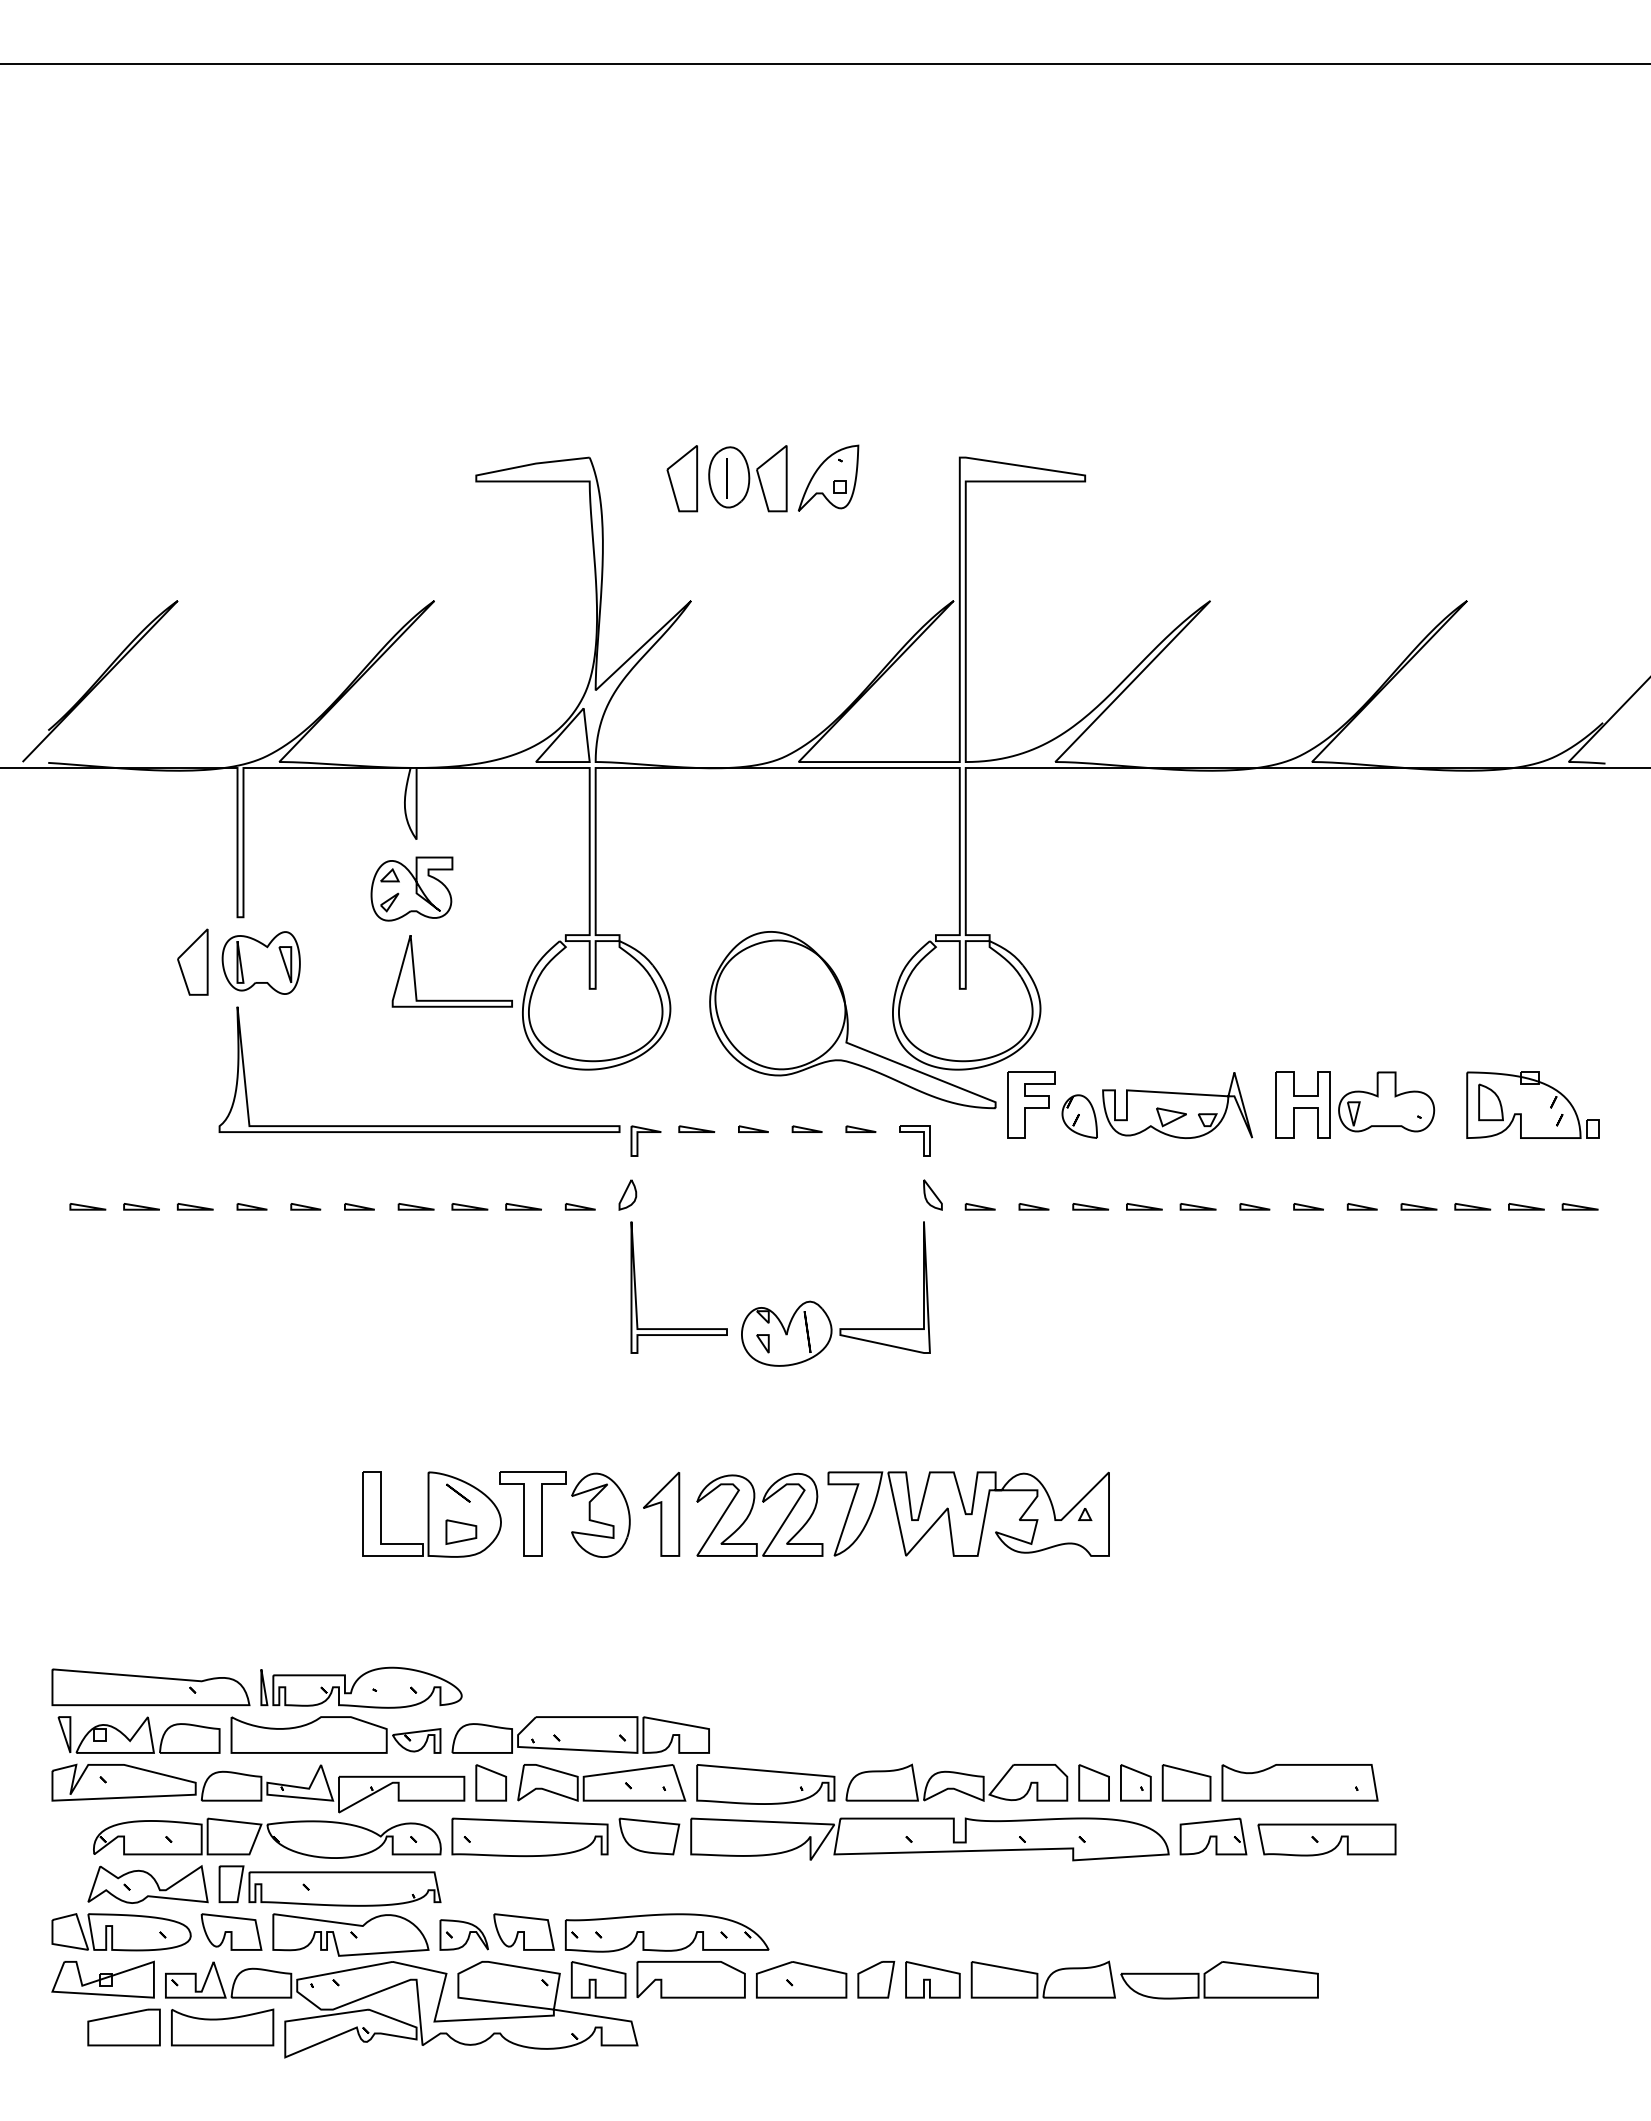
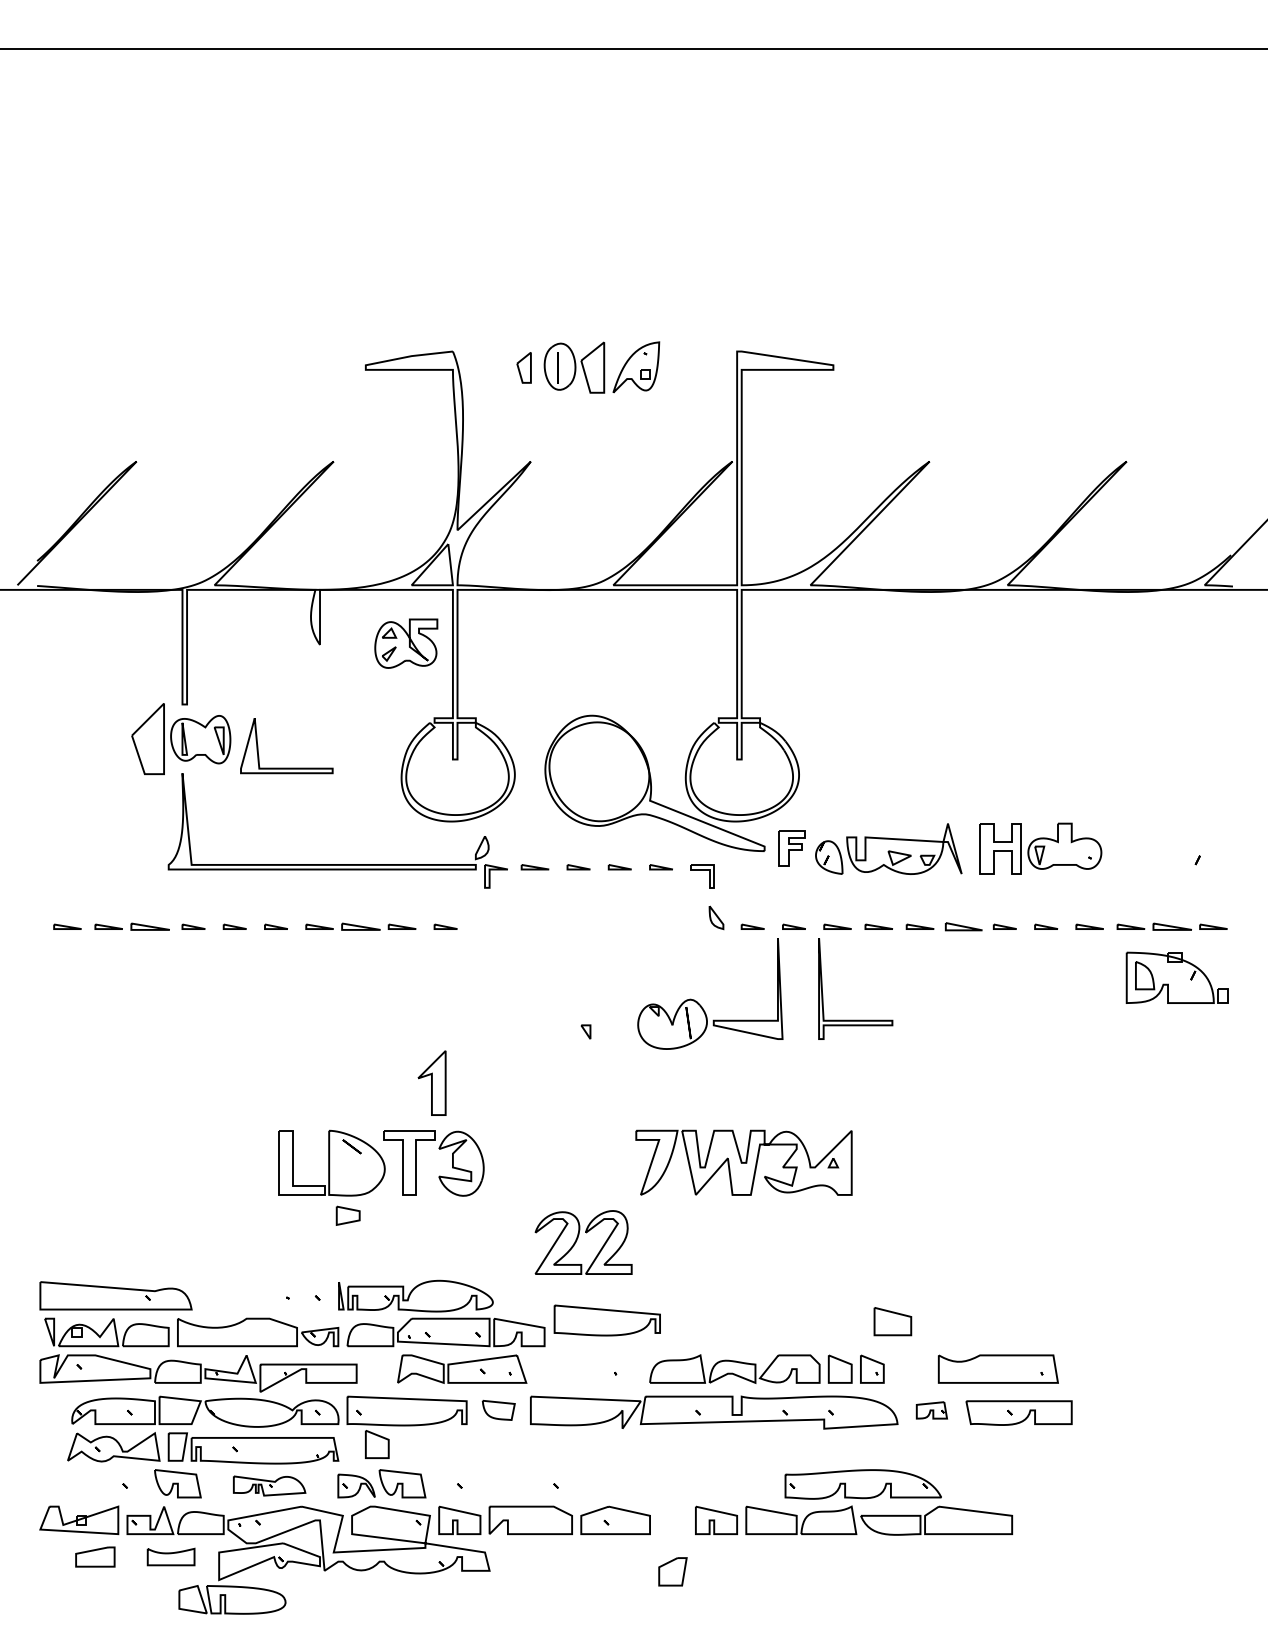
part: (682, 478) -> (524, 367), size x0.6
part: (411, 888) -> (405, 643), moved
part: (192, 961) -> (147, 738), size x1.4
part: (451, 999) -> (286, 767), moved
part: (1031, 1104) -> (792, 848), size x0.7
part: (1532, 1104) -> (1176, 977), moved
part: (627, 1194) -> (481, 847), moved
part: (194, 1206) -> (149, 926), size x1.4
part: (469, 1206) -> (360, 926), size x1.4
part: (1254, 1206) -> (963, 926), size x1.6
part: (1526, 1206) -> (1172, 926), size x1.4
part: (821, 1306) -> (699, 1003), moved
part: (678, 1328) -> (855, 1020), moved
part: (752, 1510) -> (577, 1239), moved
part: (661, 1513) -> (432, 1082), moved
part: (461, 1531) -> (348, 1215), moved
part: (361, 1687) -> (415, 1295), moved
part: (490, 1782) -> (376, 1444), moved
part: (1186, 1782) -> (892, 1321), moved
part: (765, 1784) -> (607, 1320), moved
part: (649, 1836) -> (498, 1410), size x0.7
part: (1213, 1836) -> (931, 1410), size x0.6
part: (121, 1932) -> (232, 1600), moved
part: (667, 1932) -> (863, 1484), moved
part: (350, 1934) -> (269, 1485), size x0.6
part: (876, 1979) -> (673, 1571), moved
part: (123, 2027) -> (94, 1557), size x0.7
part: (222, 2027) -> (170, 1557), size x0.6

